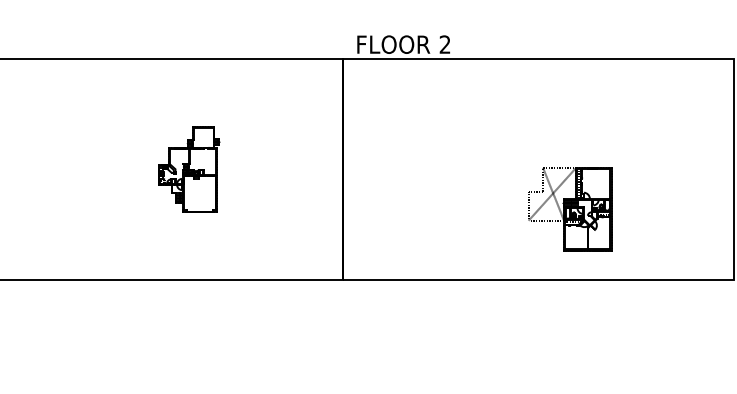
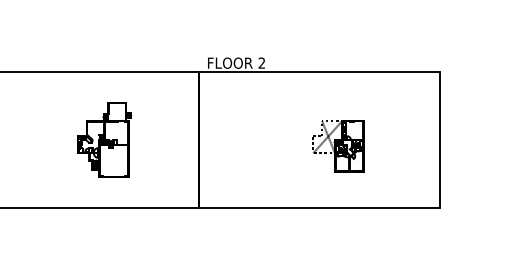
part: (188, 168) -> (104, 139), size x1.43
part: (569, 209) -> (338, 146), moved

